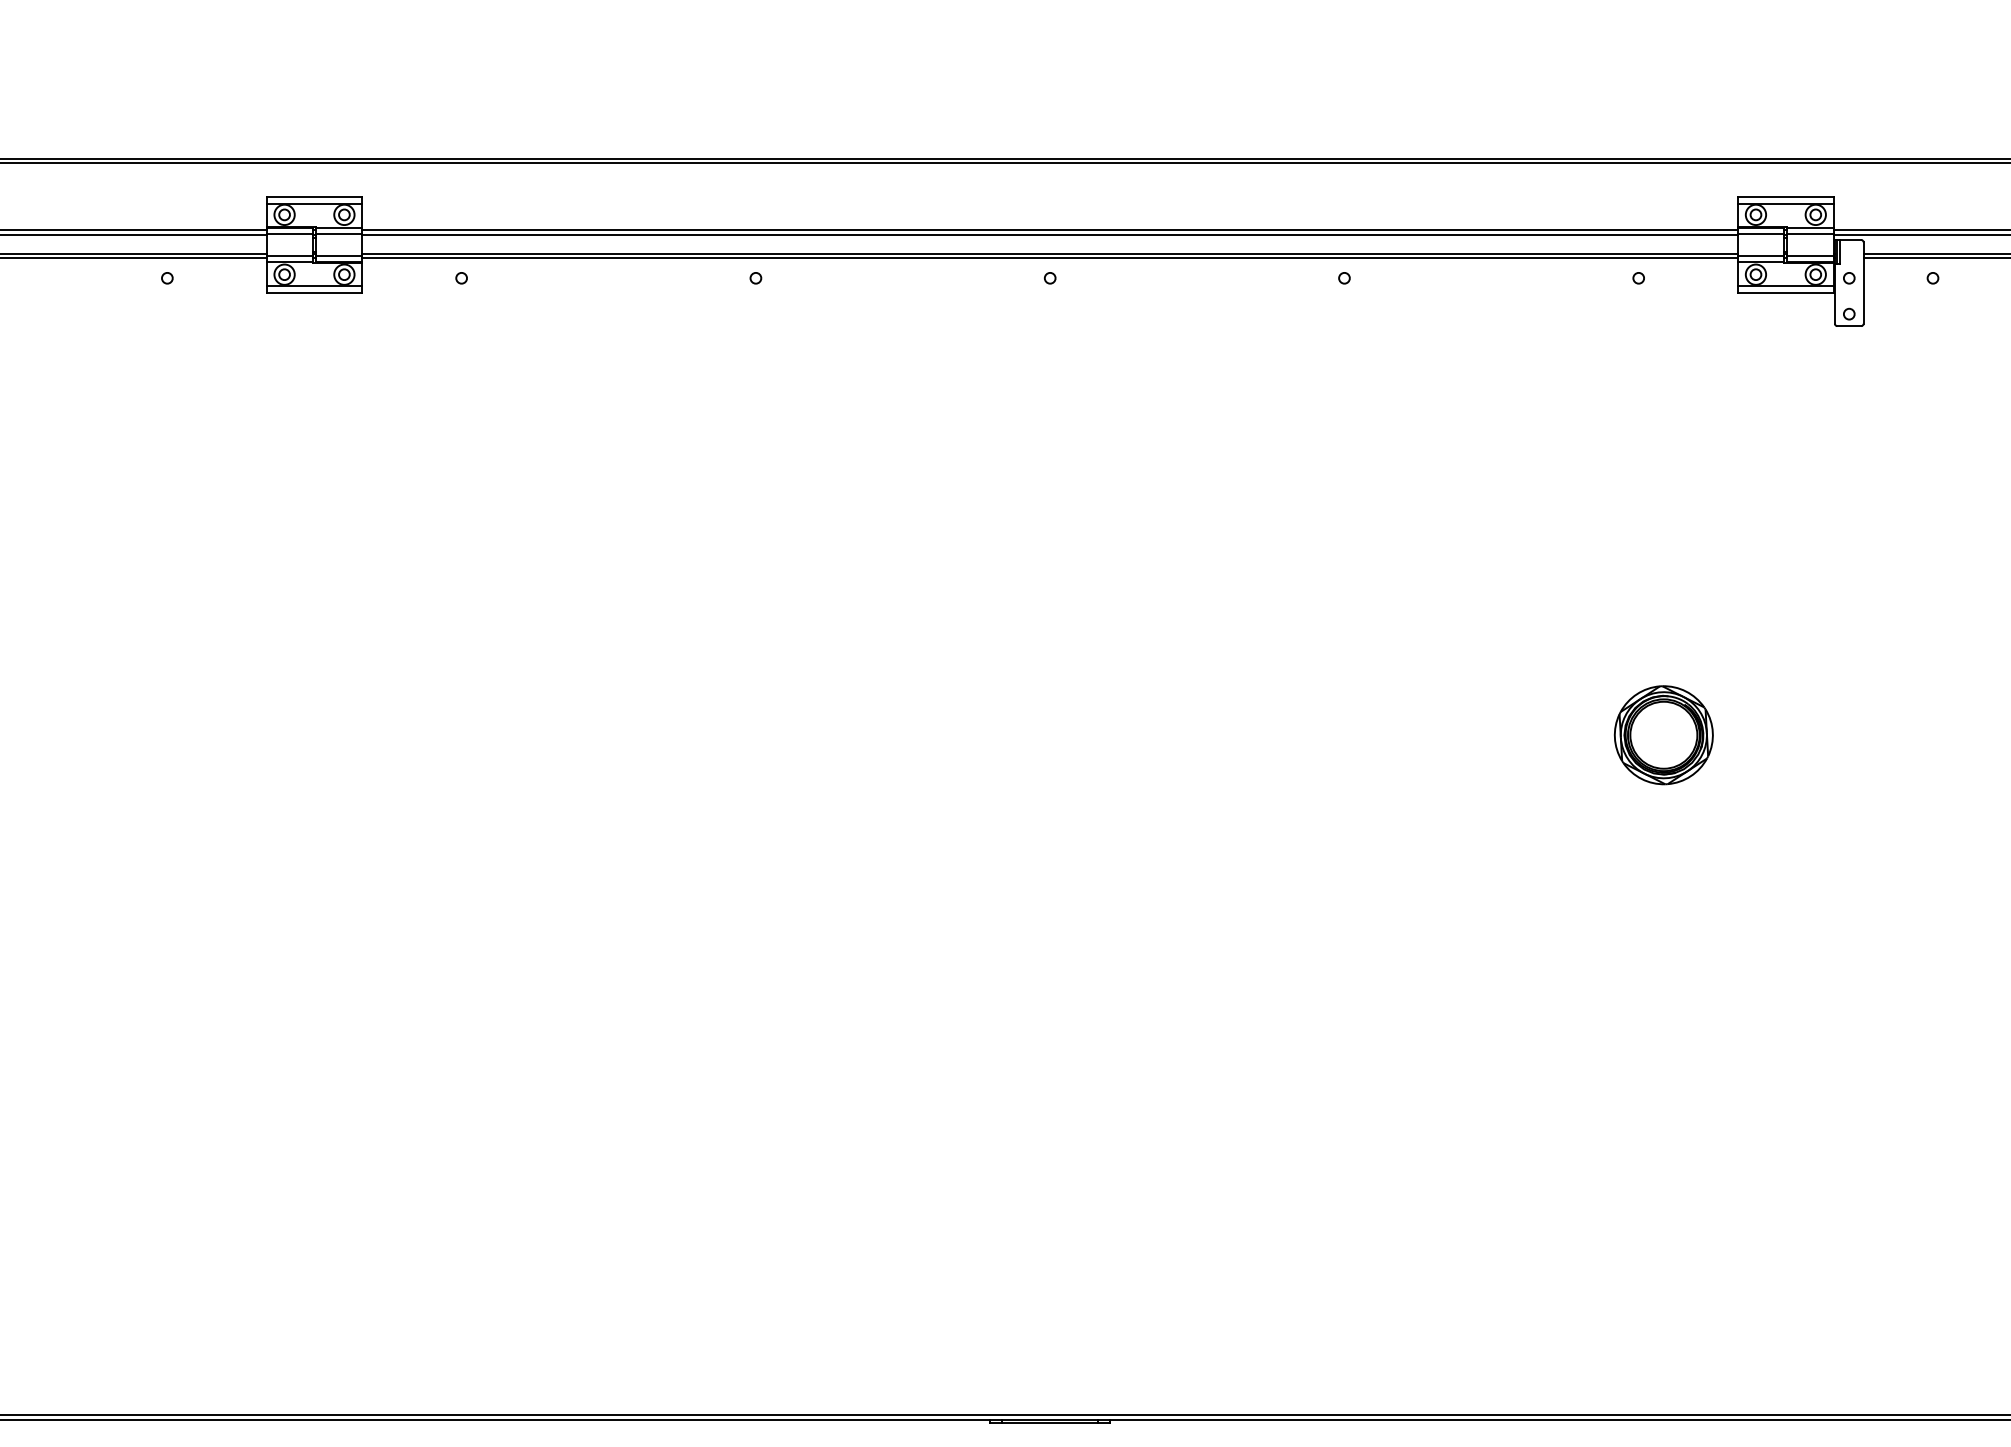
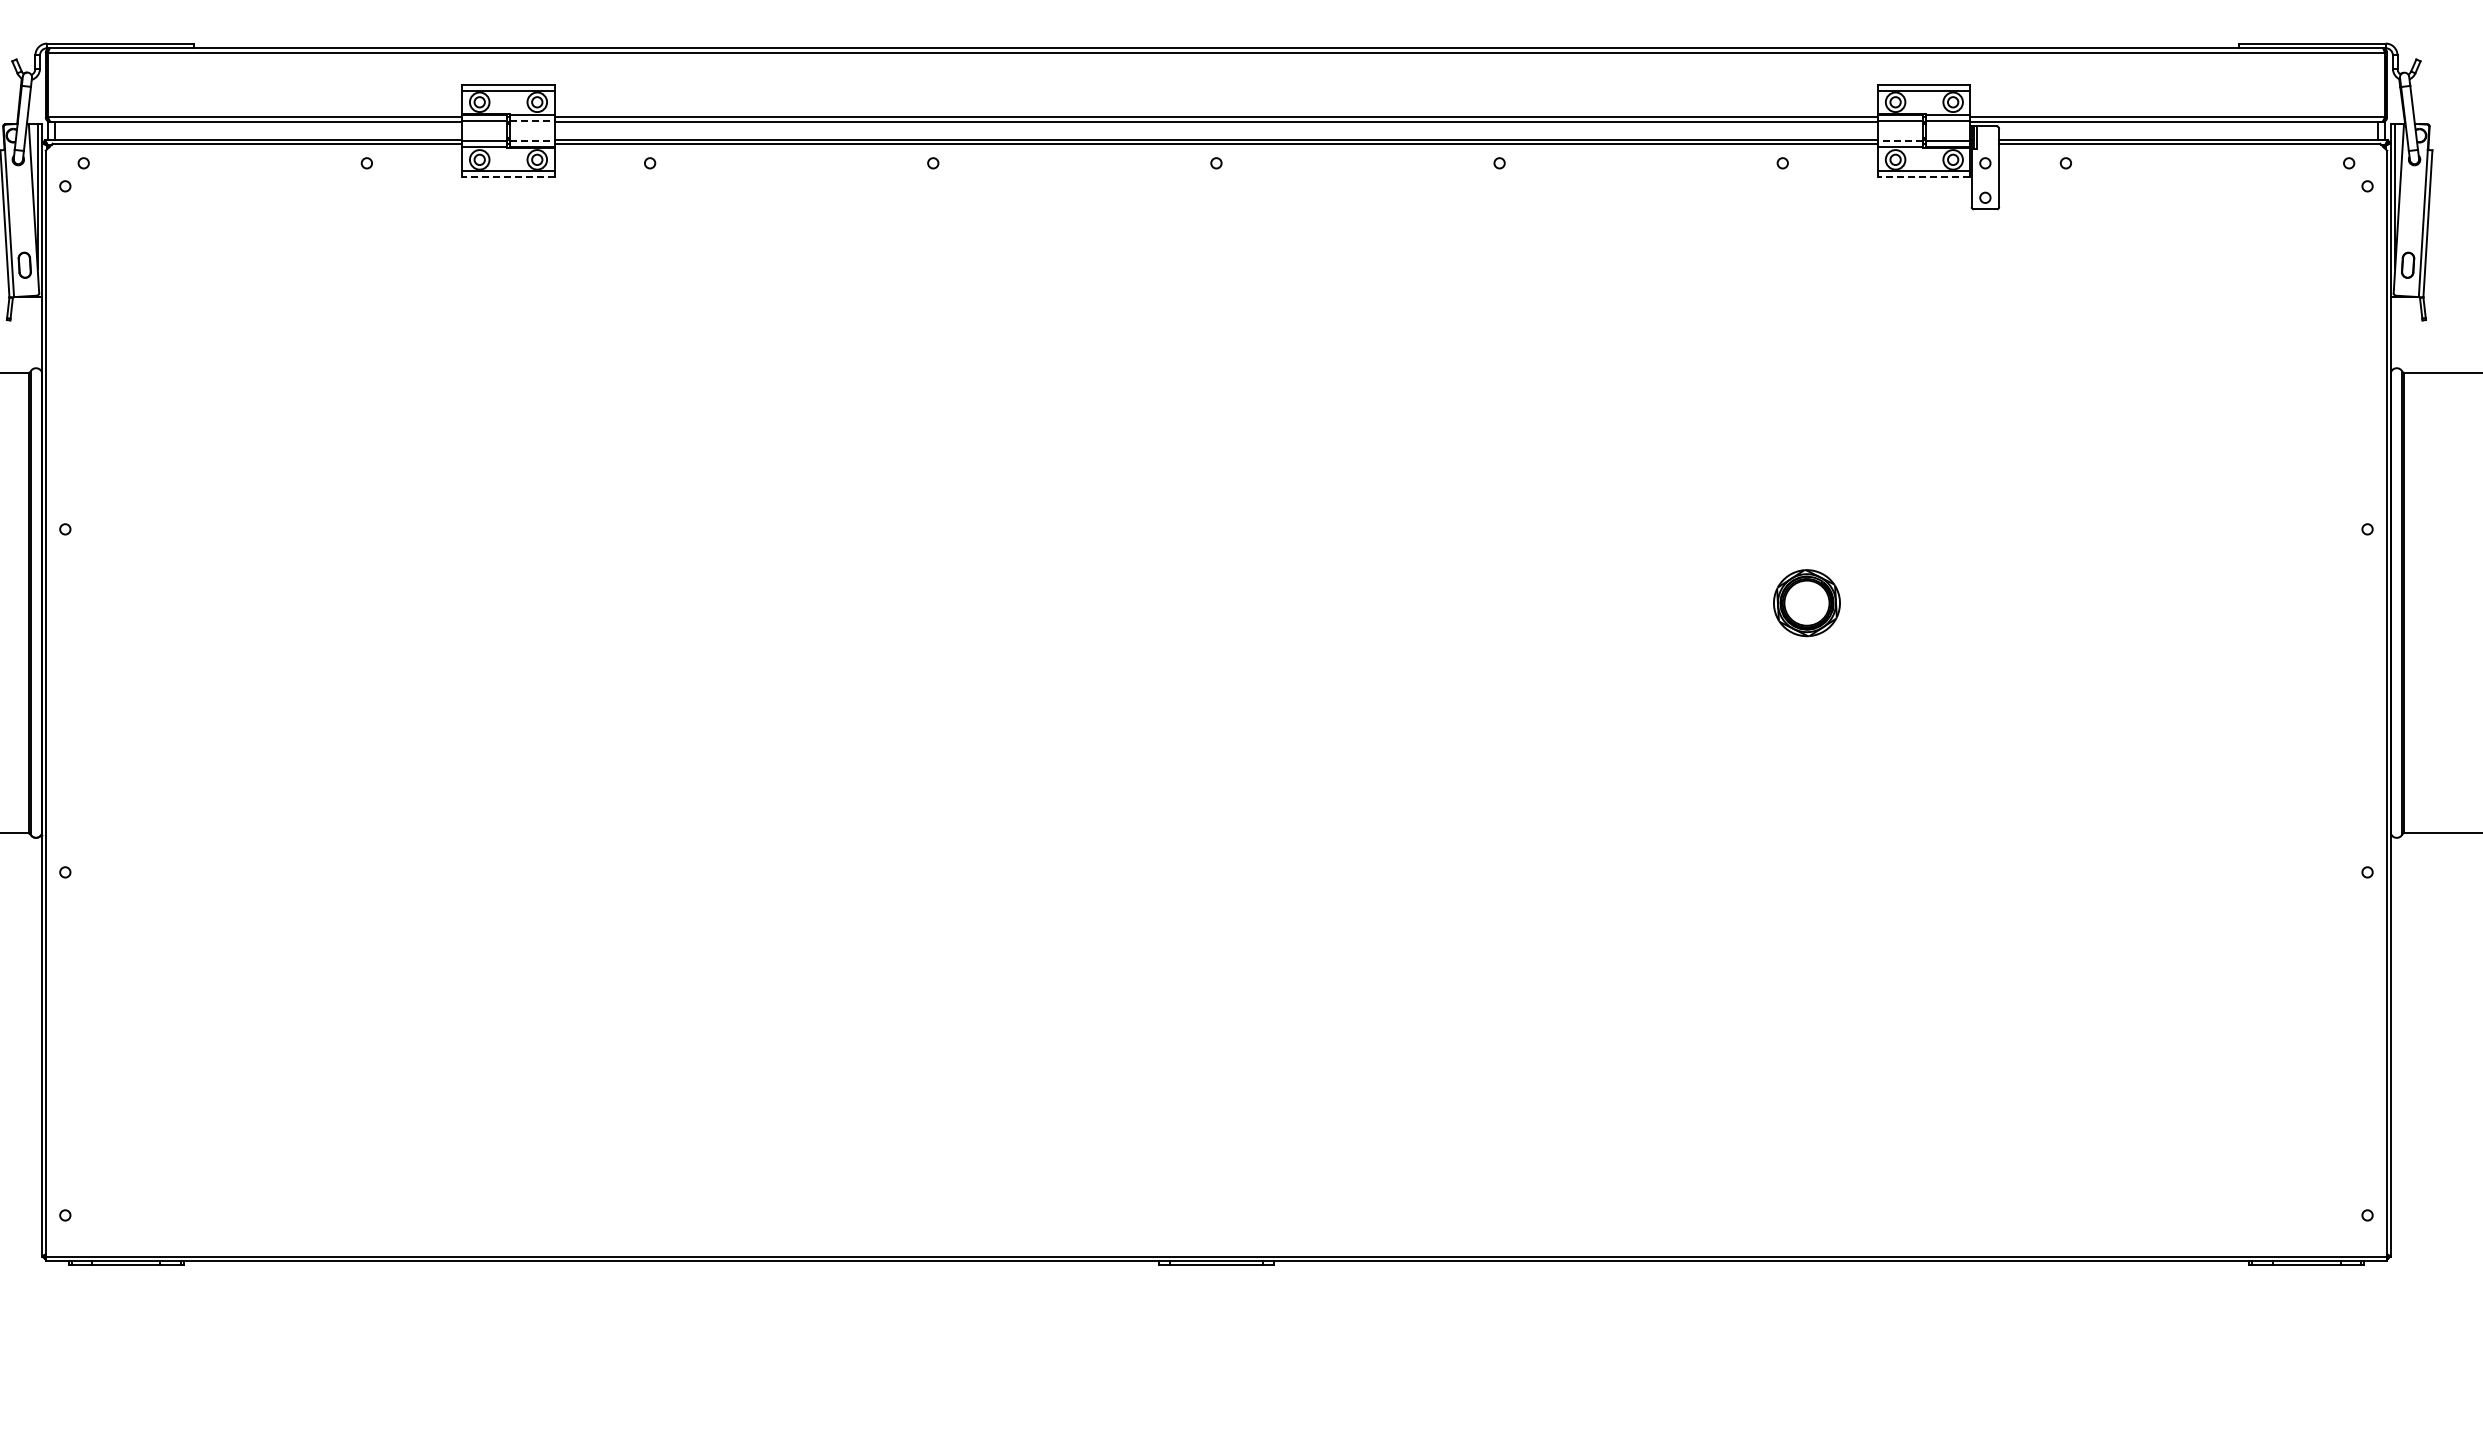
line: (339, 233) -> (532, 120), solid -> dashed
line: (339, 255) -> (532, 141), solid -> dashed
line: (1761, 255) -> (1900, 141), solid -> dashed
line: (314, 293) -> (508, 177), solid -> dashed
line: (1784, 293) -> (1923, 177), solid -> dashed
part: (1663, 735) -> (1806, 603), size x0.7

